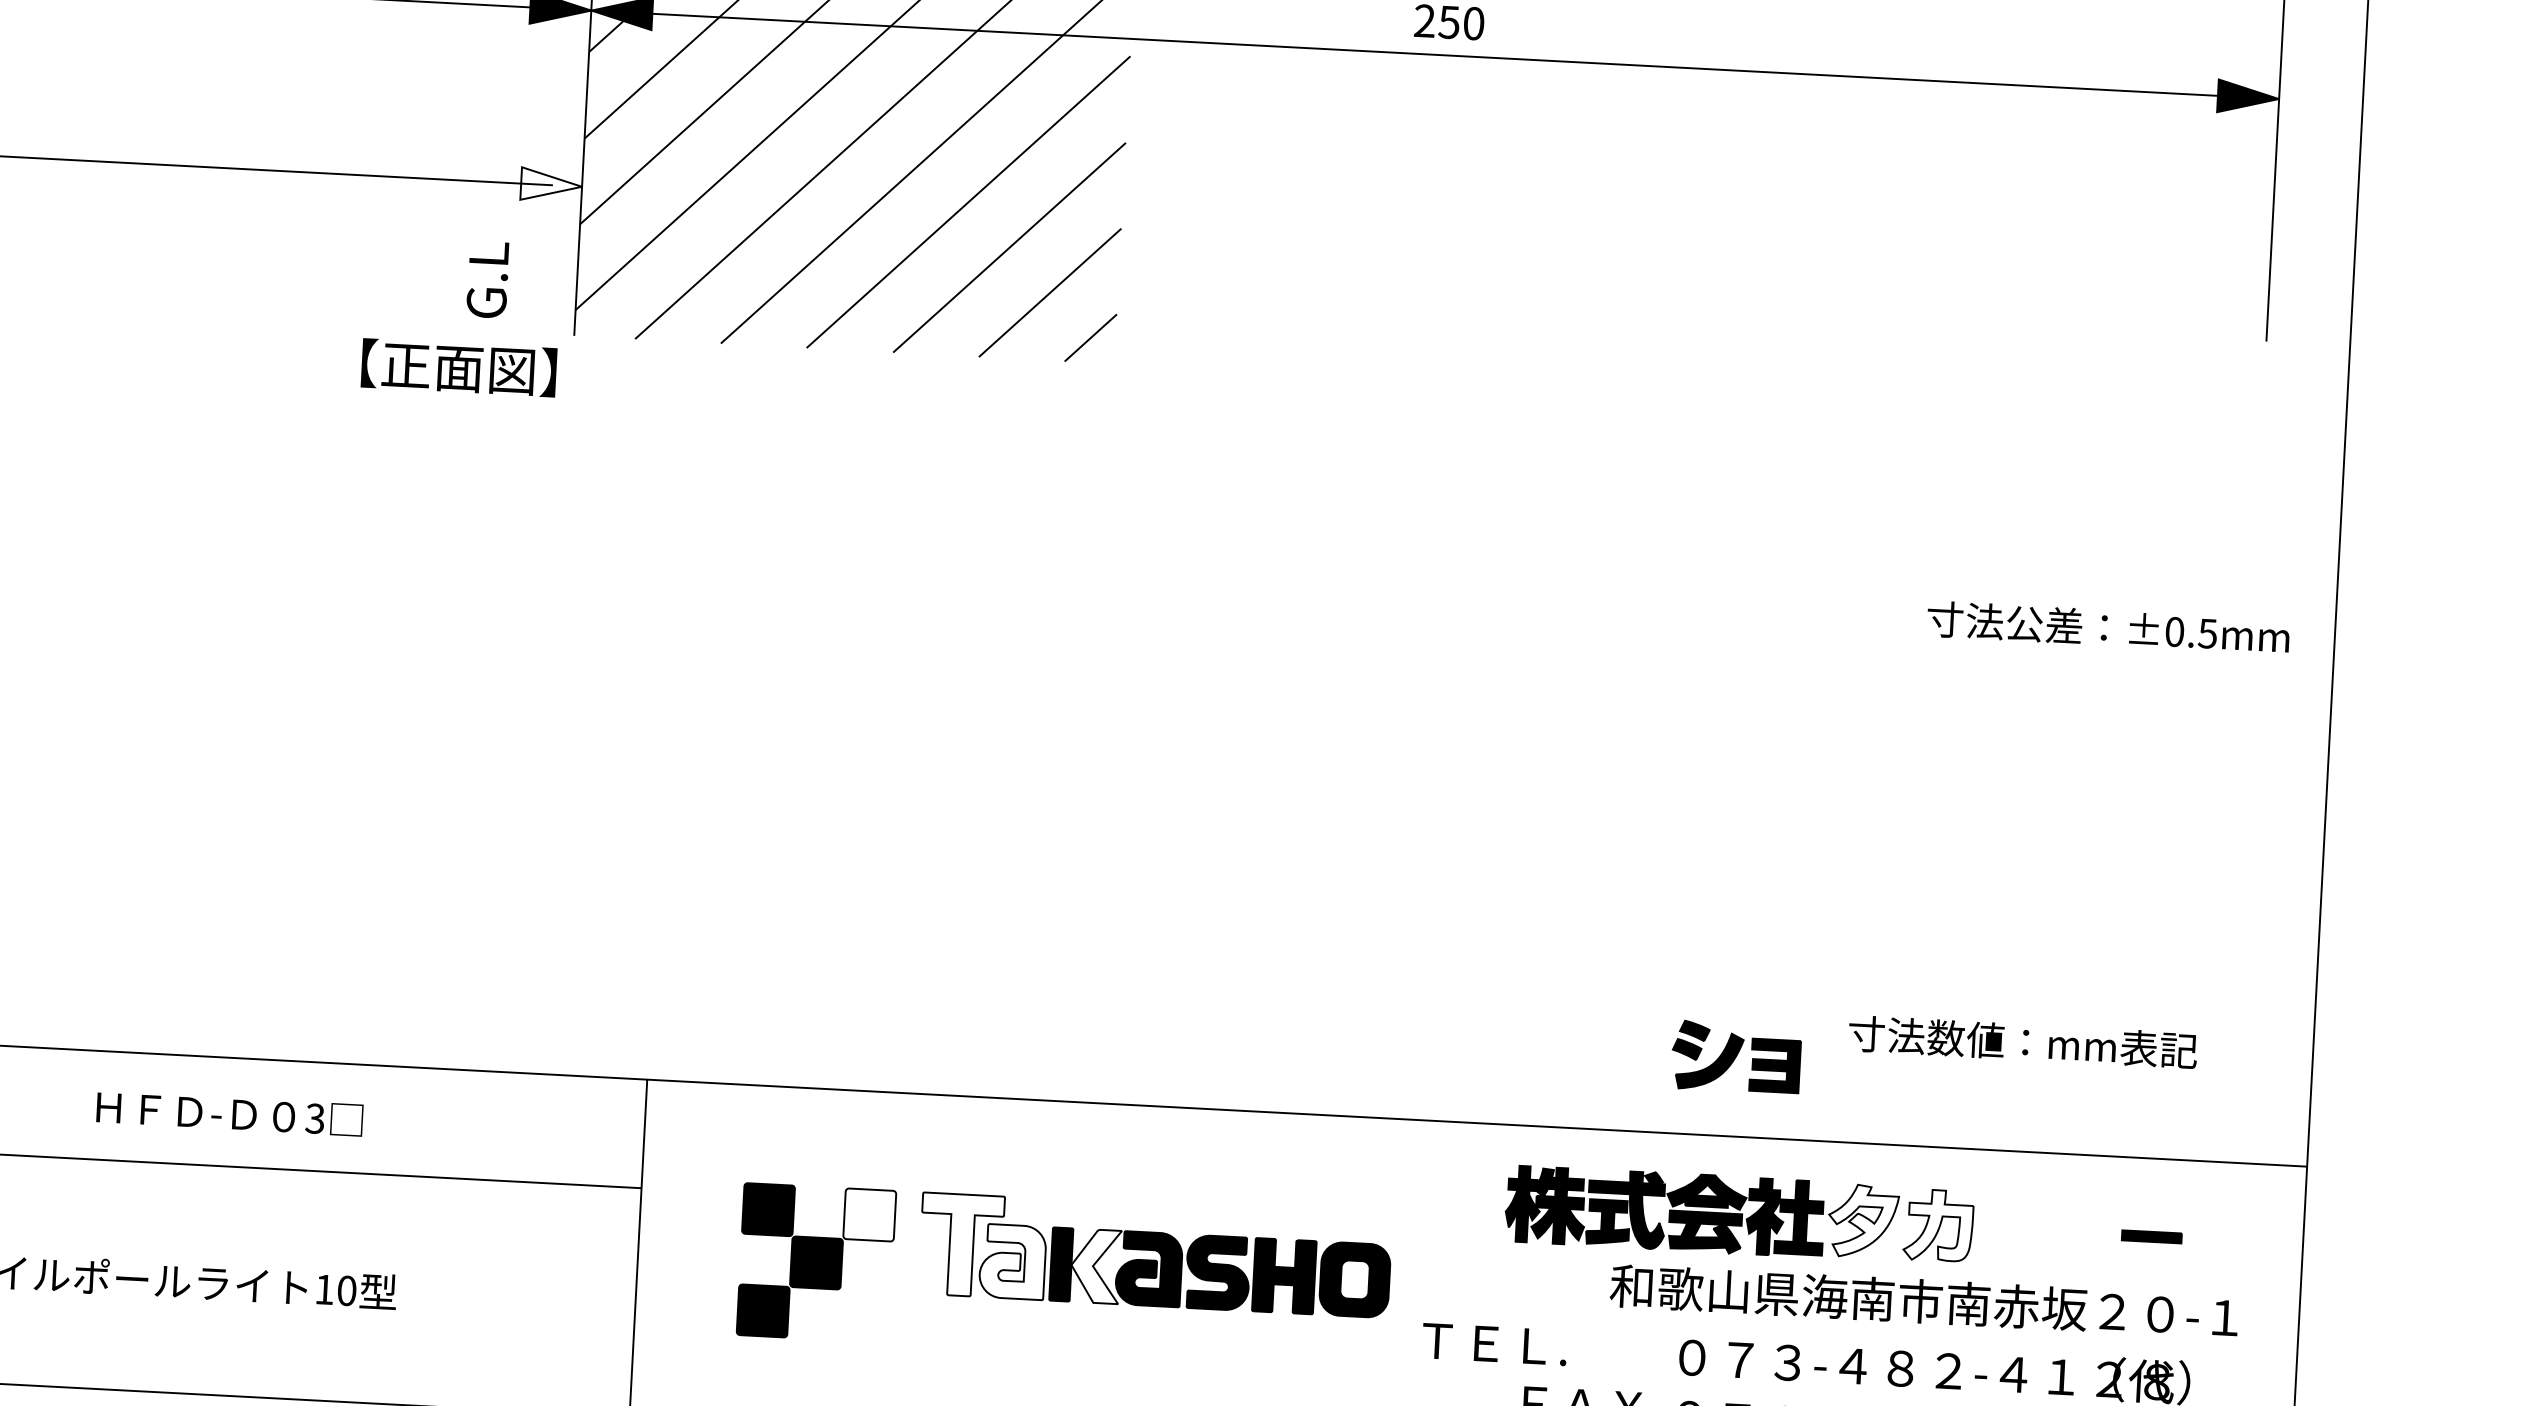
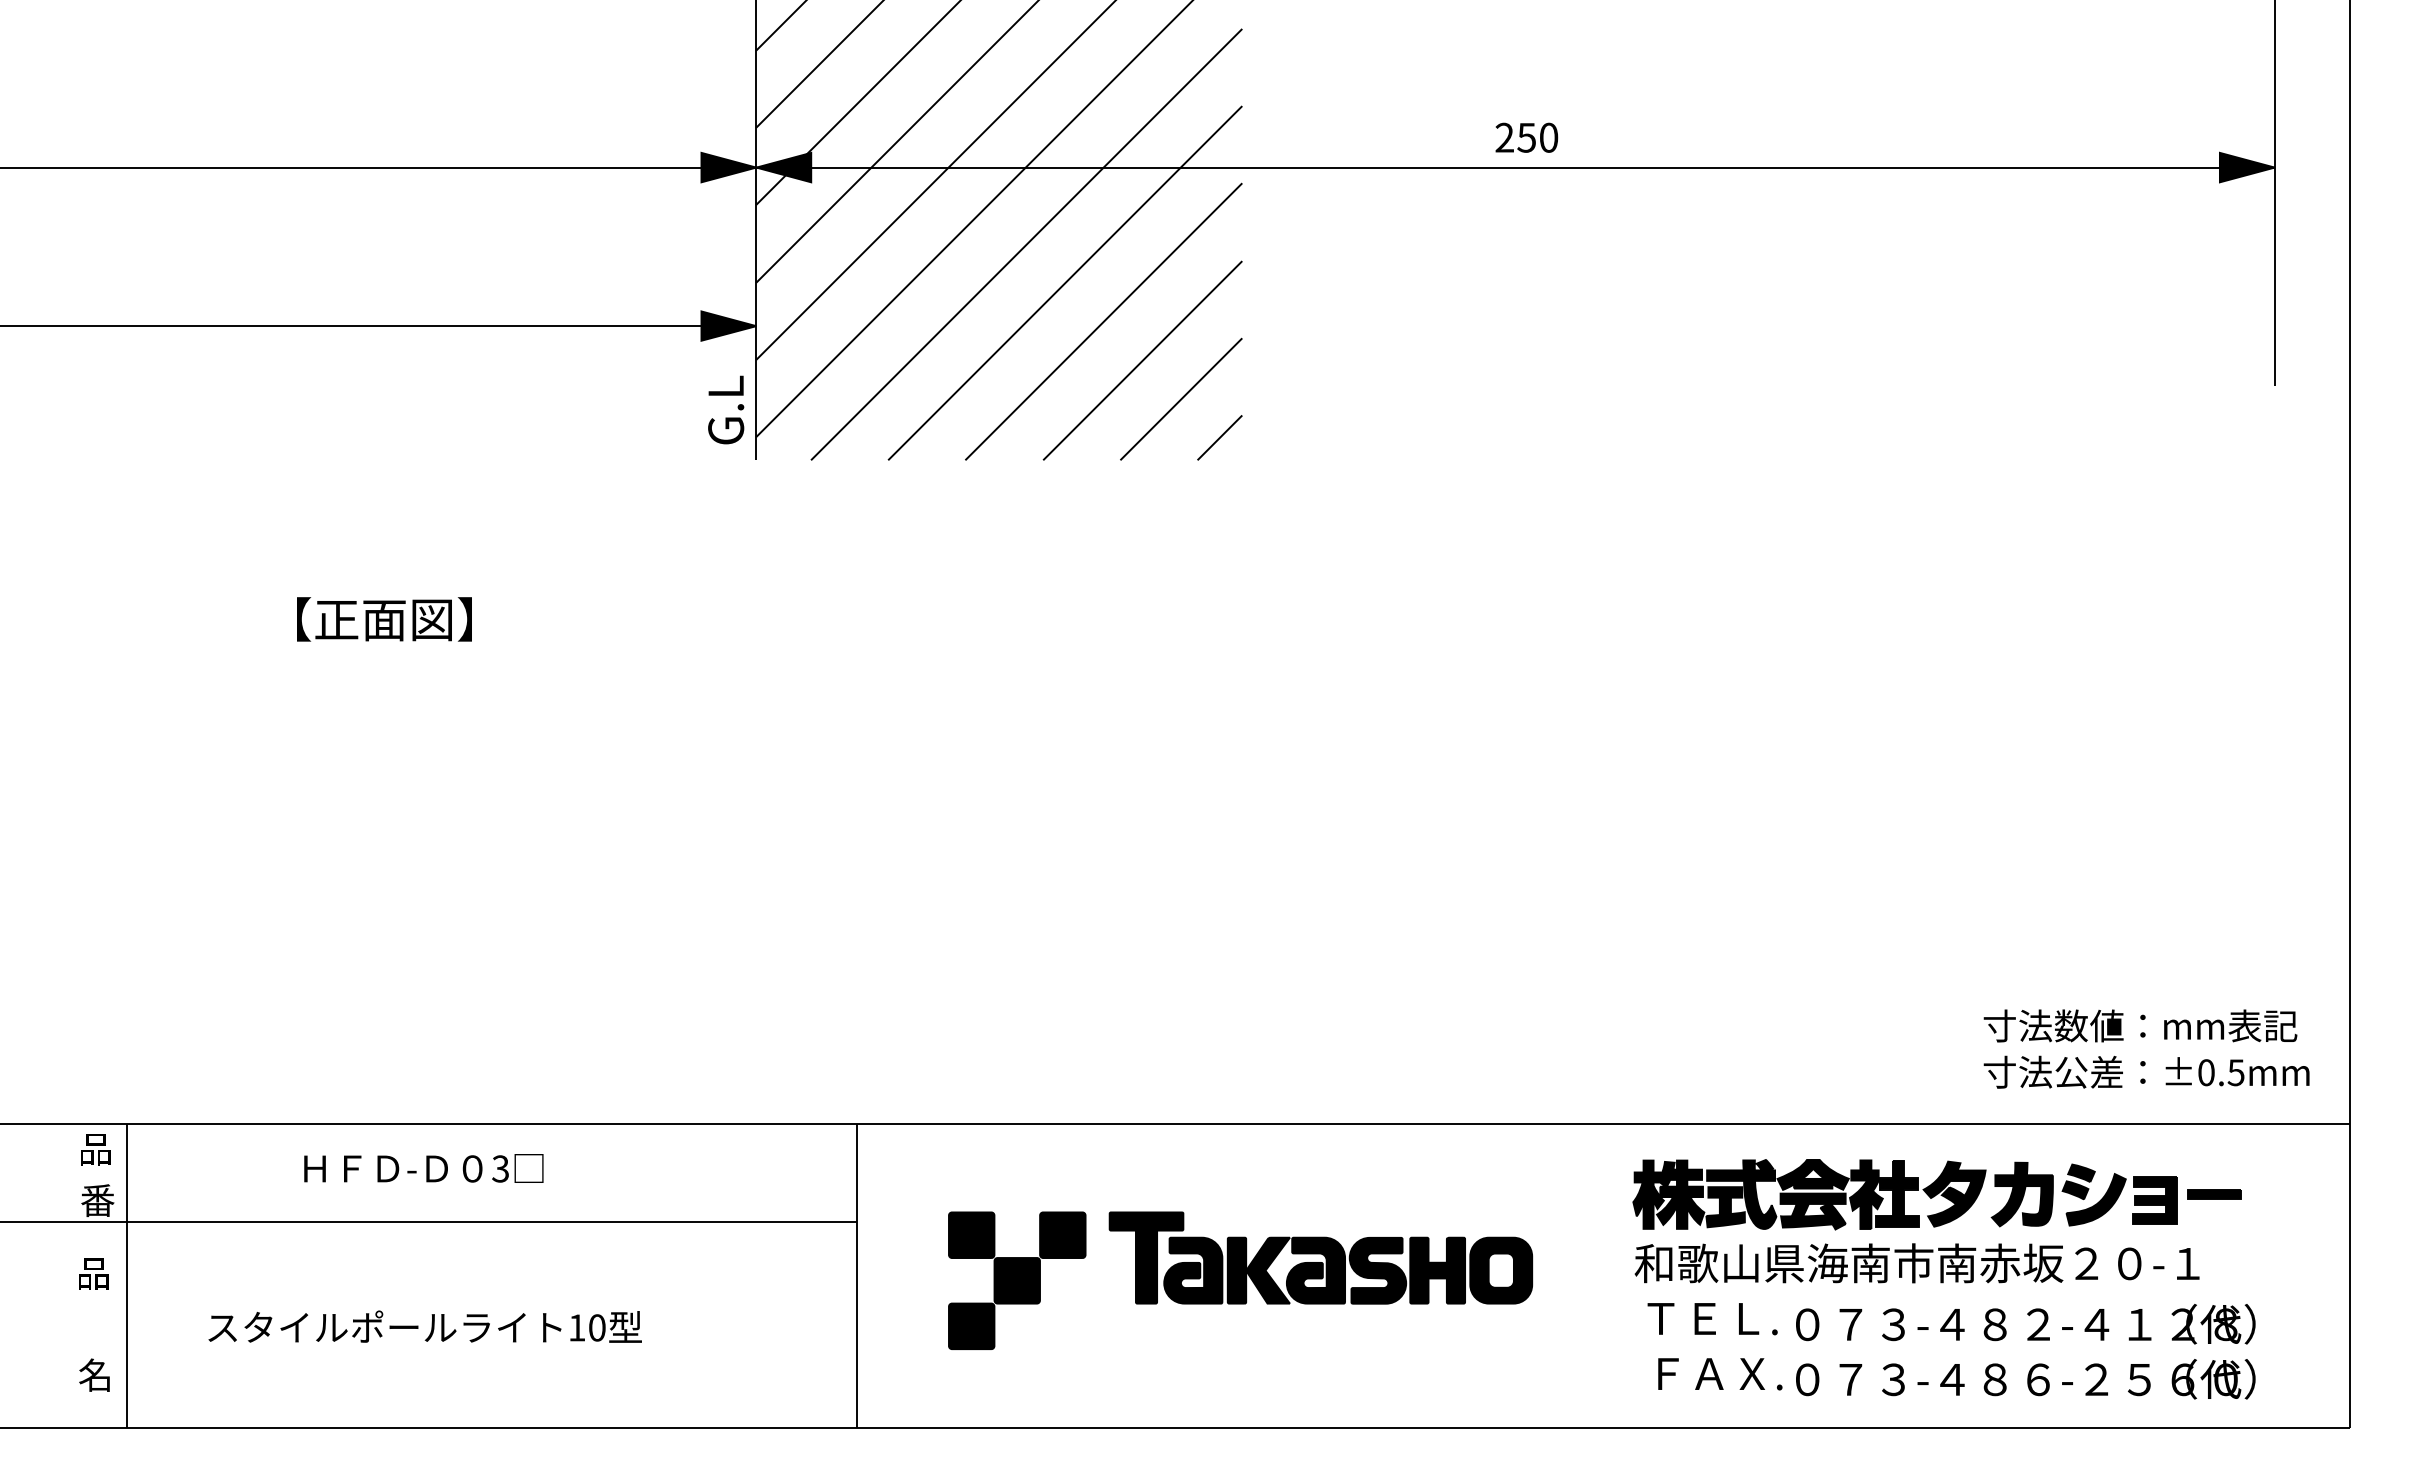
fill: (551, 184) -> (728, 325), added
text: (488, 279) -> (726, 409), moved
text: (459, 367) -> (384, 619), moved
text: (2108, 627) -> (2146, 1071), moved
text: (2023, 1041) -> (2140, 1025), moved
part: (1735, 1056) -> (2119, 1194), moved
text: (229, 1113) -> (423, 1168), moved
fill: (869, 1215) -> (1062, 1235), added
fill: (1863, 1220) -> (1954, 1193), added
fill: (1938, 1225) -> (2022, 1194), added
fill: (961, 1244) -> (1146, 1257), added
fill: (1012, 1261) -> (1193, 1270), added
fill: (1095, 1266) -> (1267, 1270), added
text: (1923, 1301) -> (1916, 1263), moved
text: (1494, 1344) -> (1712, 1319), moved

